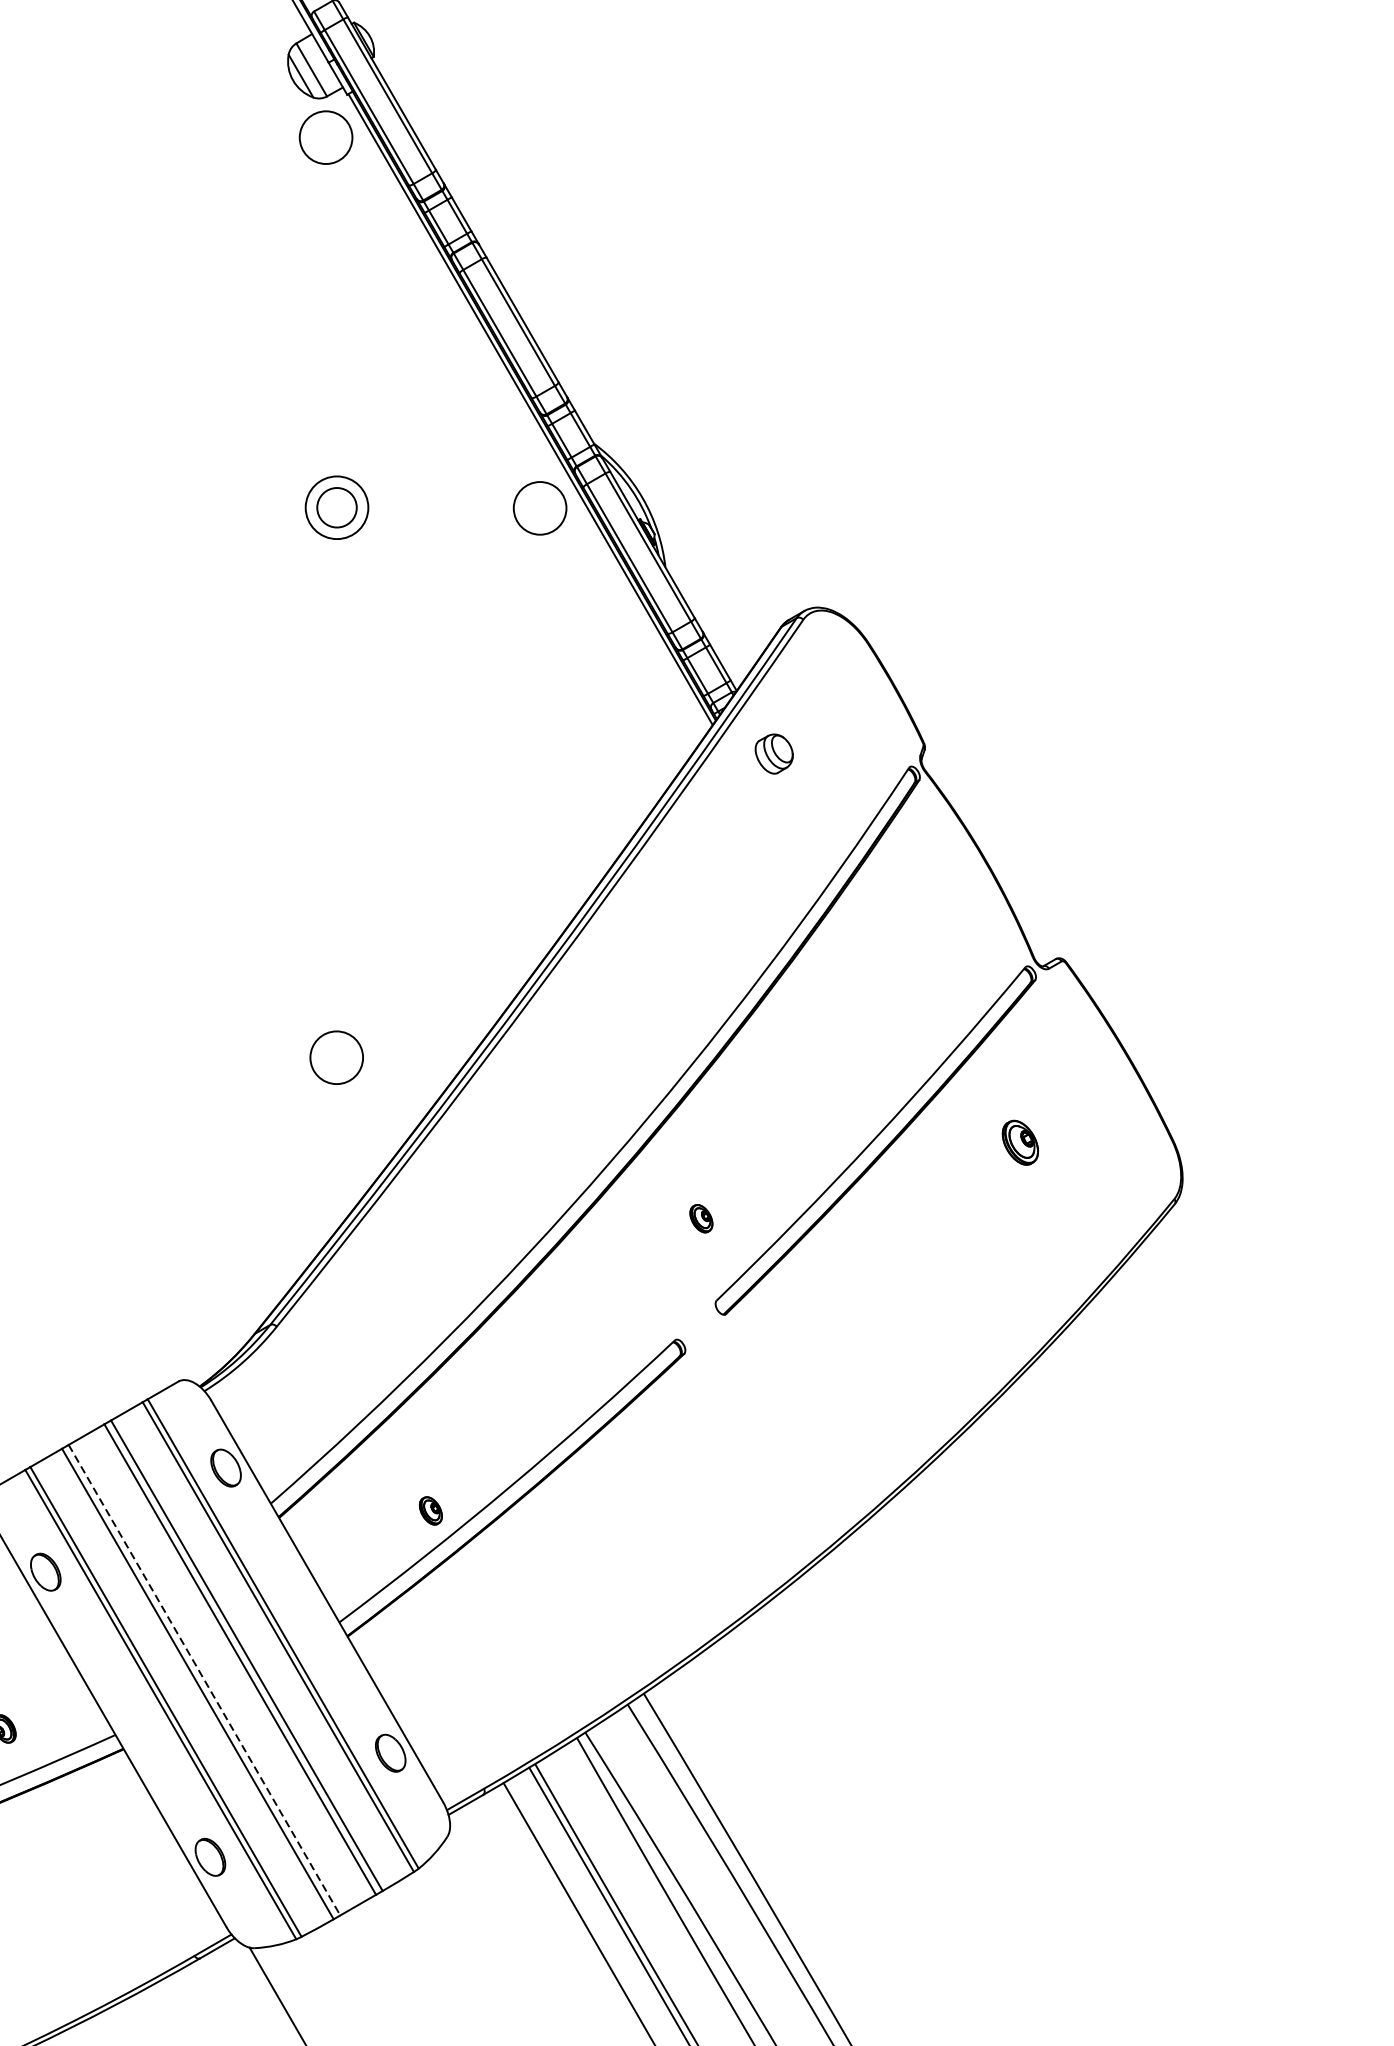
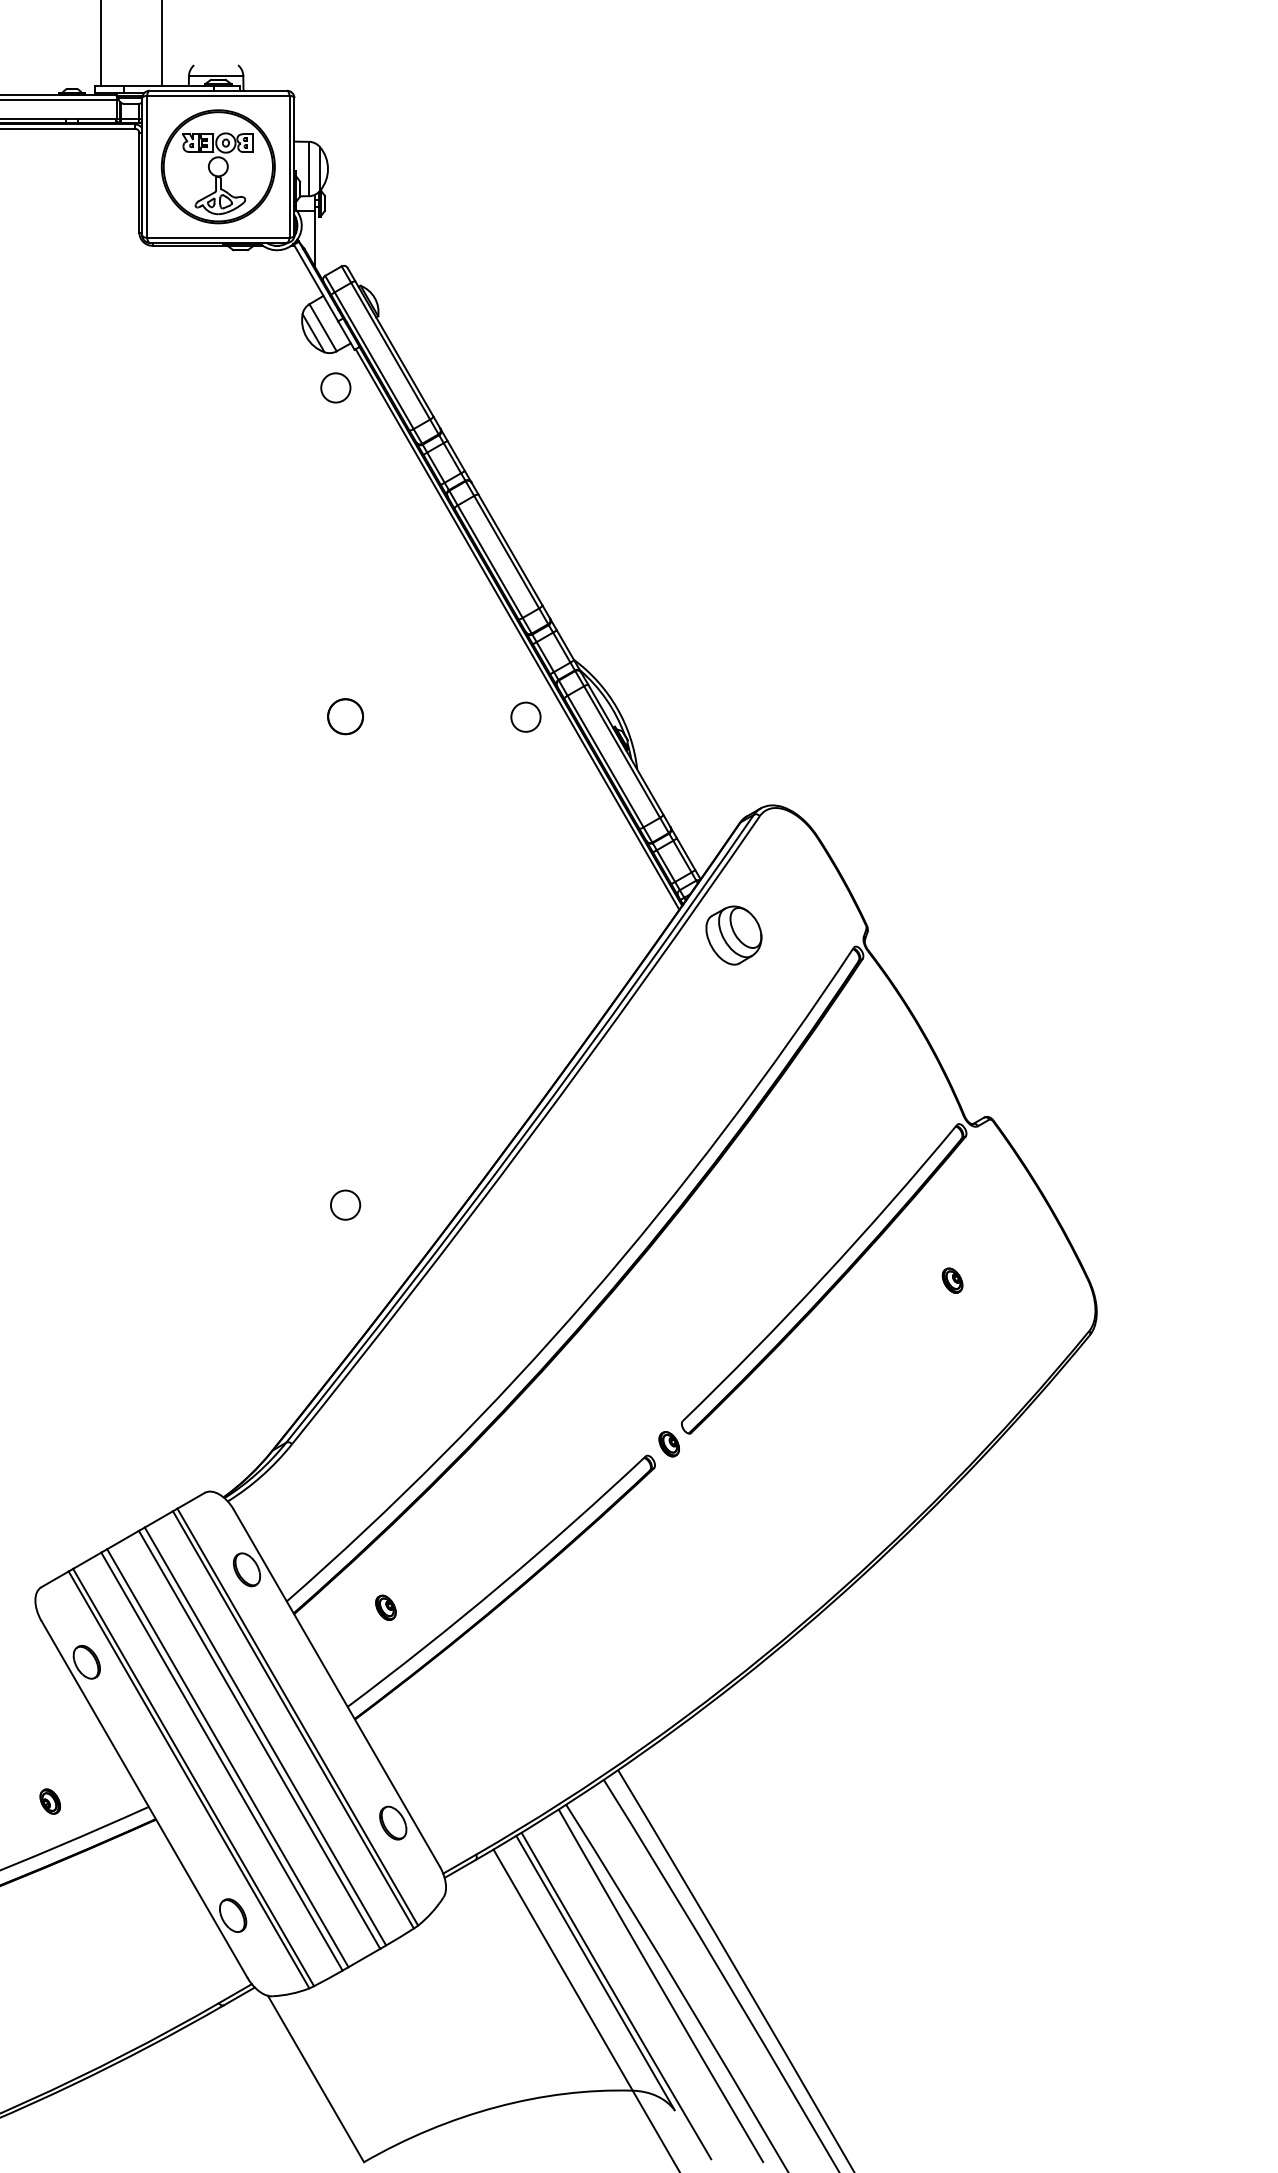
circle: (325, 137) -> (335, 387), size x0.62
circle: (336, 507) -> (345, 716), size x0.62
circle: (539, 507) -> (525, 716), size x0.62
part: (773, 754) -> (733, 935), size x1.67
circle: (336, 1056) -> (345, 1204), size x0.62
part: (1020, 1142) -> (952, 1280), size x0.62
part: (700, 1218) -> (668, 1444), moved
part: (430, 1510) -> (385, 1607), moved
line: (205, 1680) -> (228, 1758), dashed -> solid

